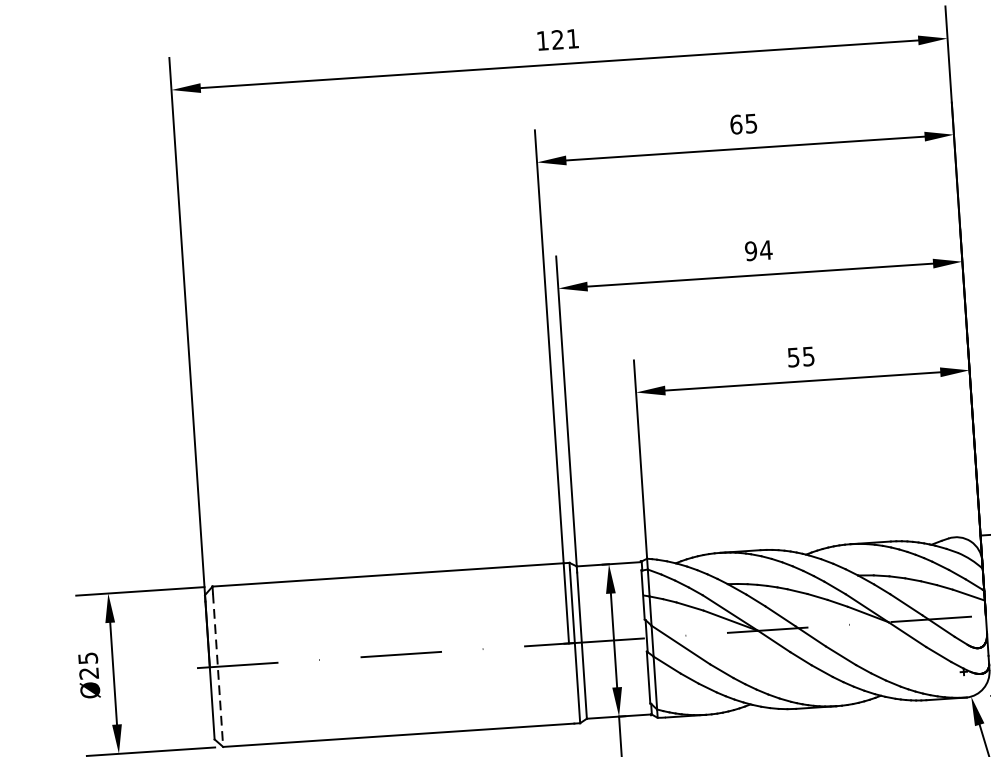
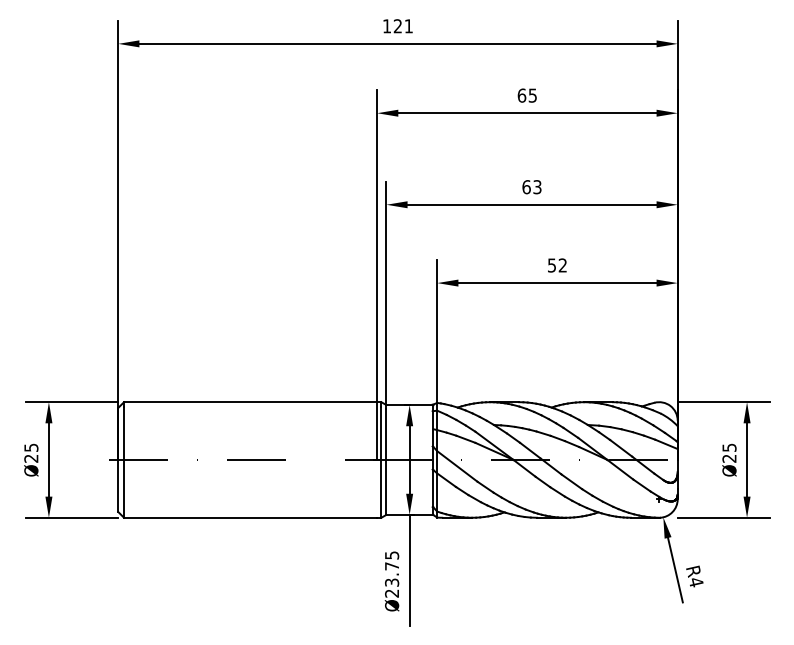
text: (757, 251) -> (531, 187), 94 -> 63
text: (808, 356) -> (562, 265), 55 -> 52
line: (218, 671) -> (124, 463), dashed -> solid

